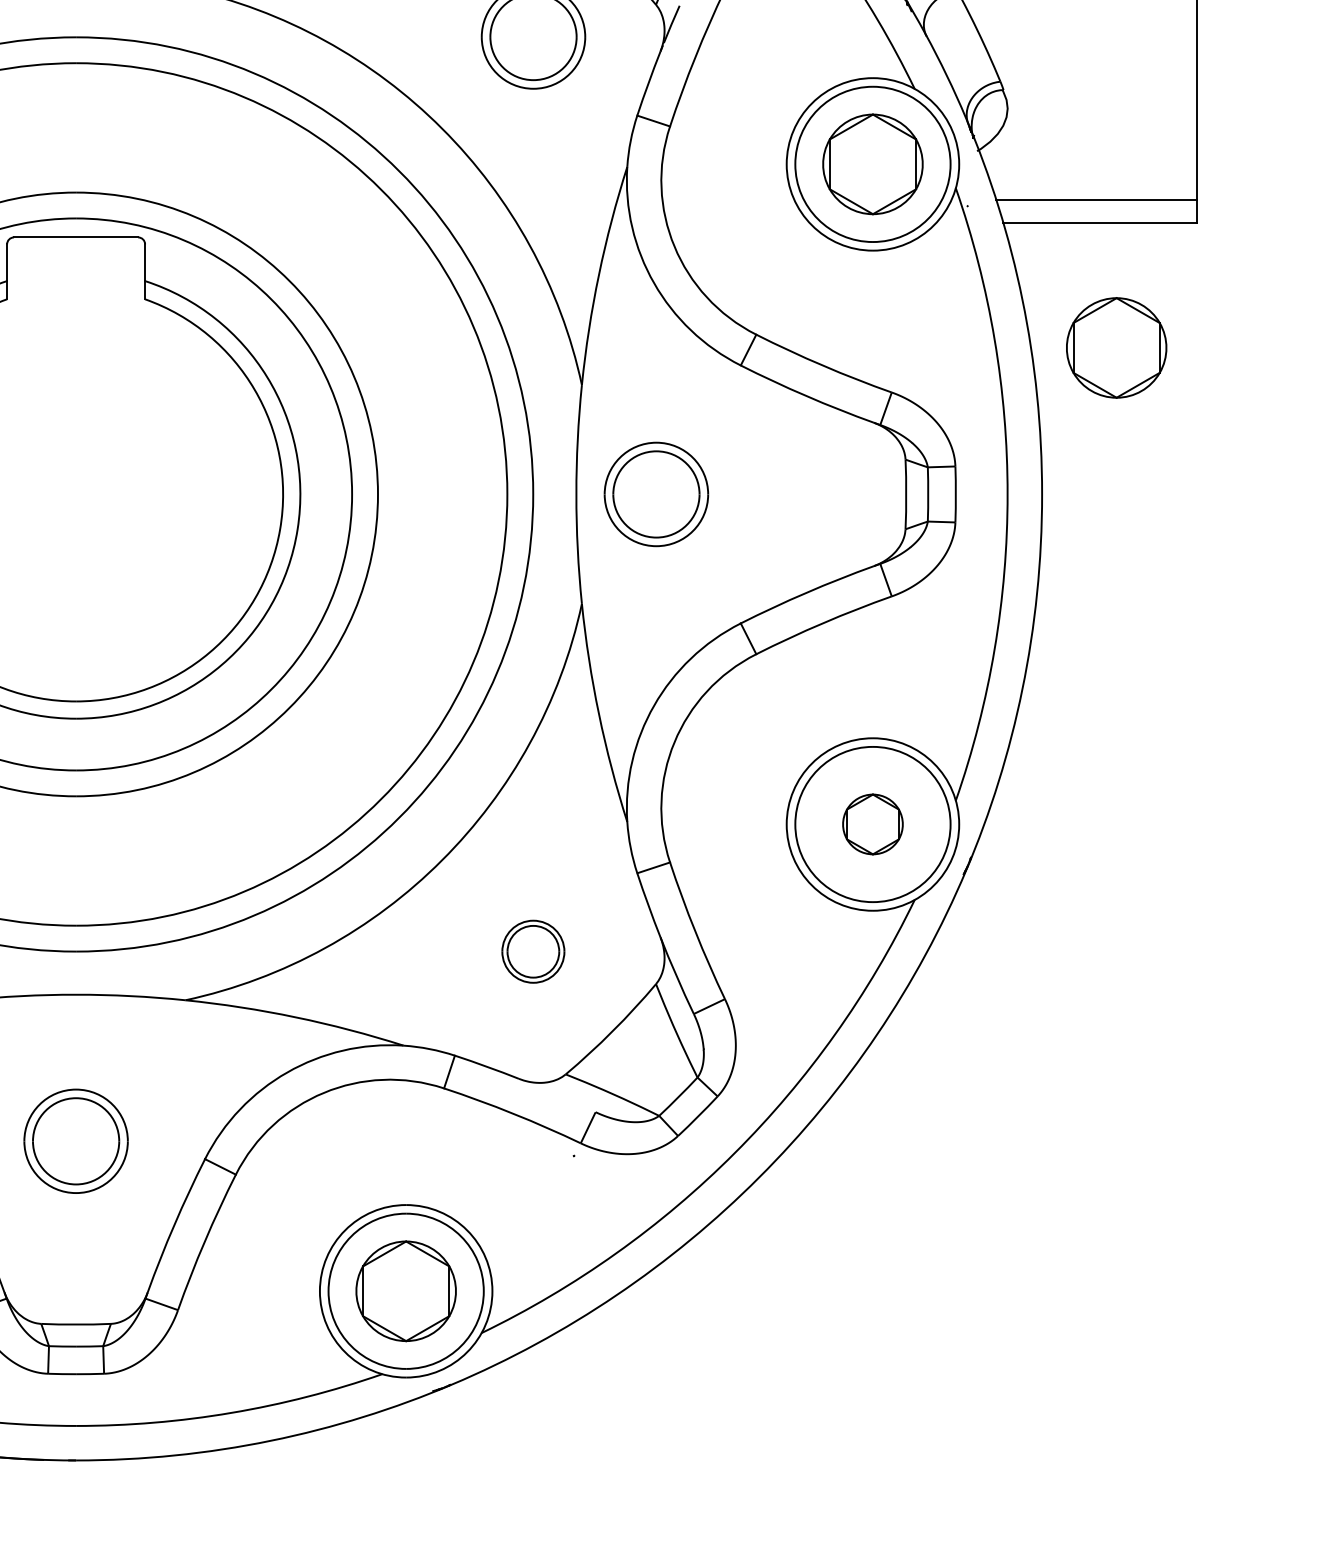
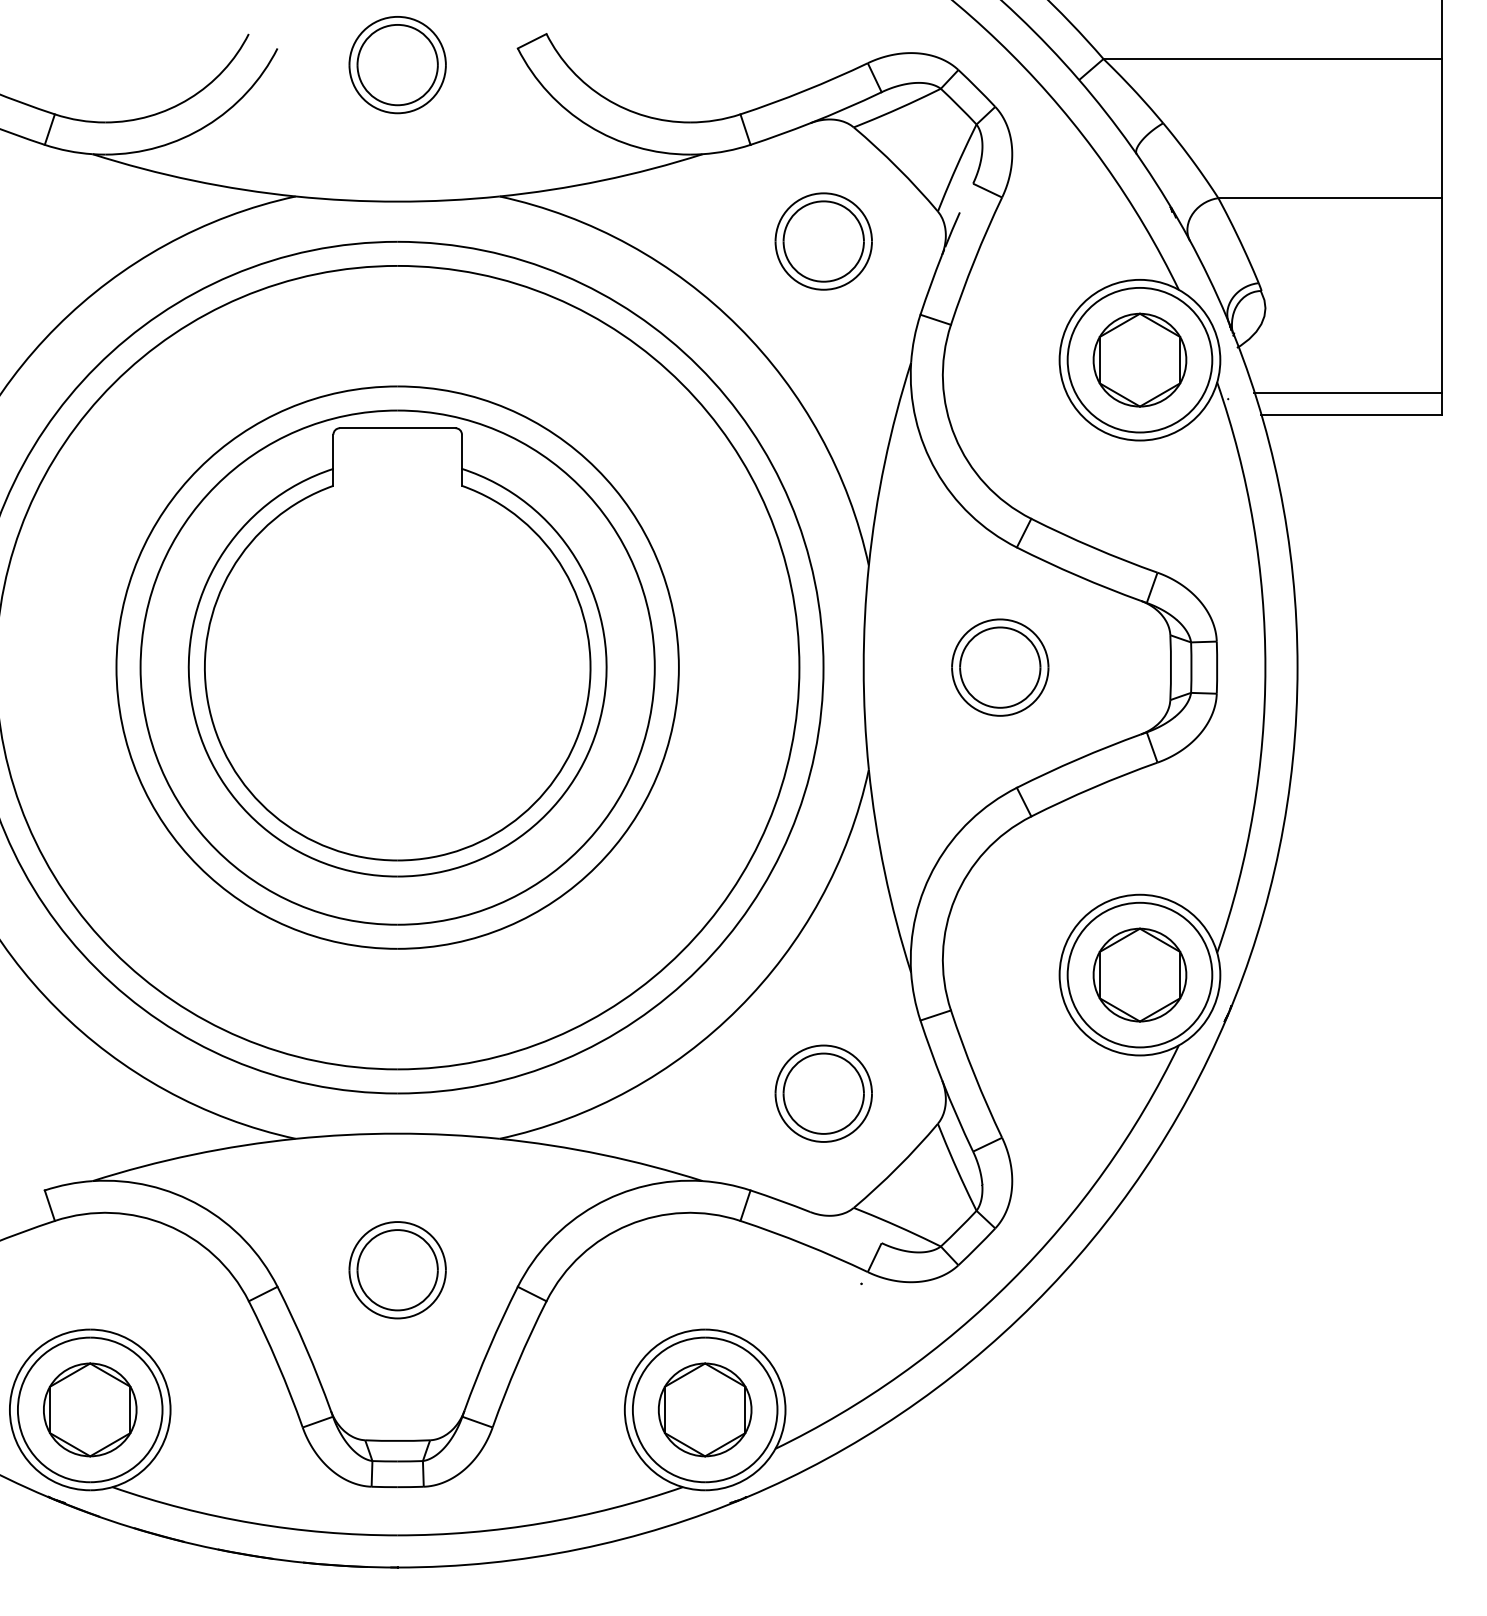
part: (1116, 347) -> (1366, 530), removed
part: (656, 494) -> (1000, 667), moved
part: (872, 823) -> (1139, 974), size x1.67
part: (533, 951) -> (823, 1093), size x1.67

